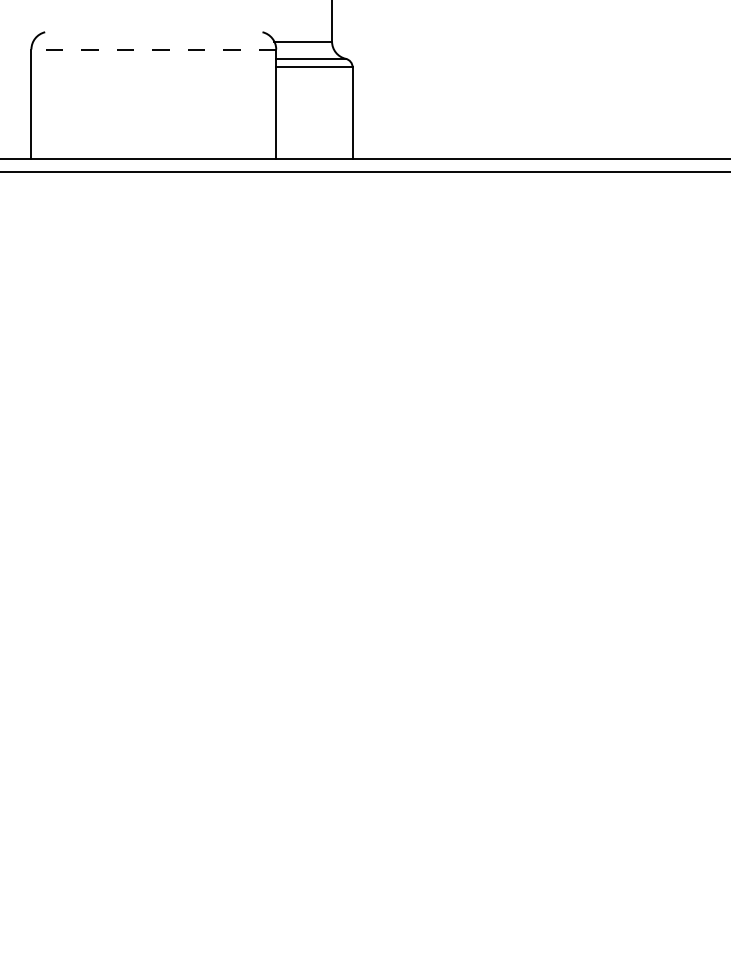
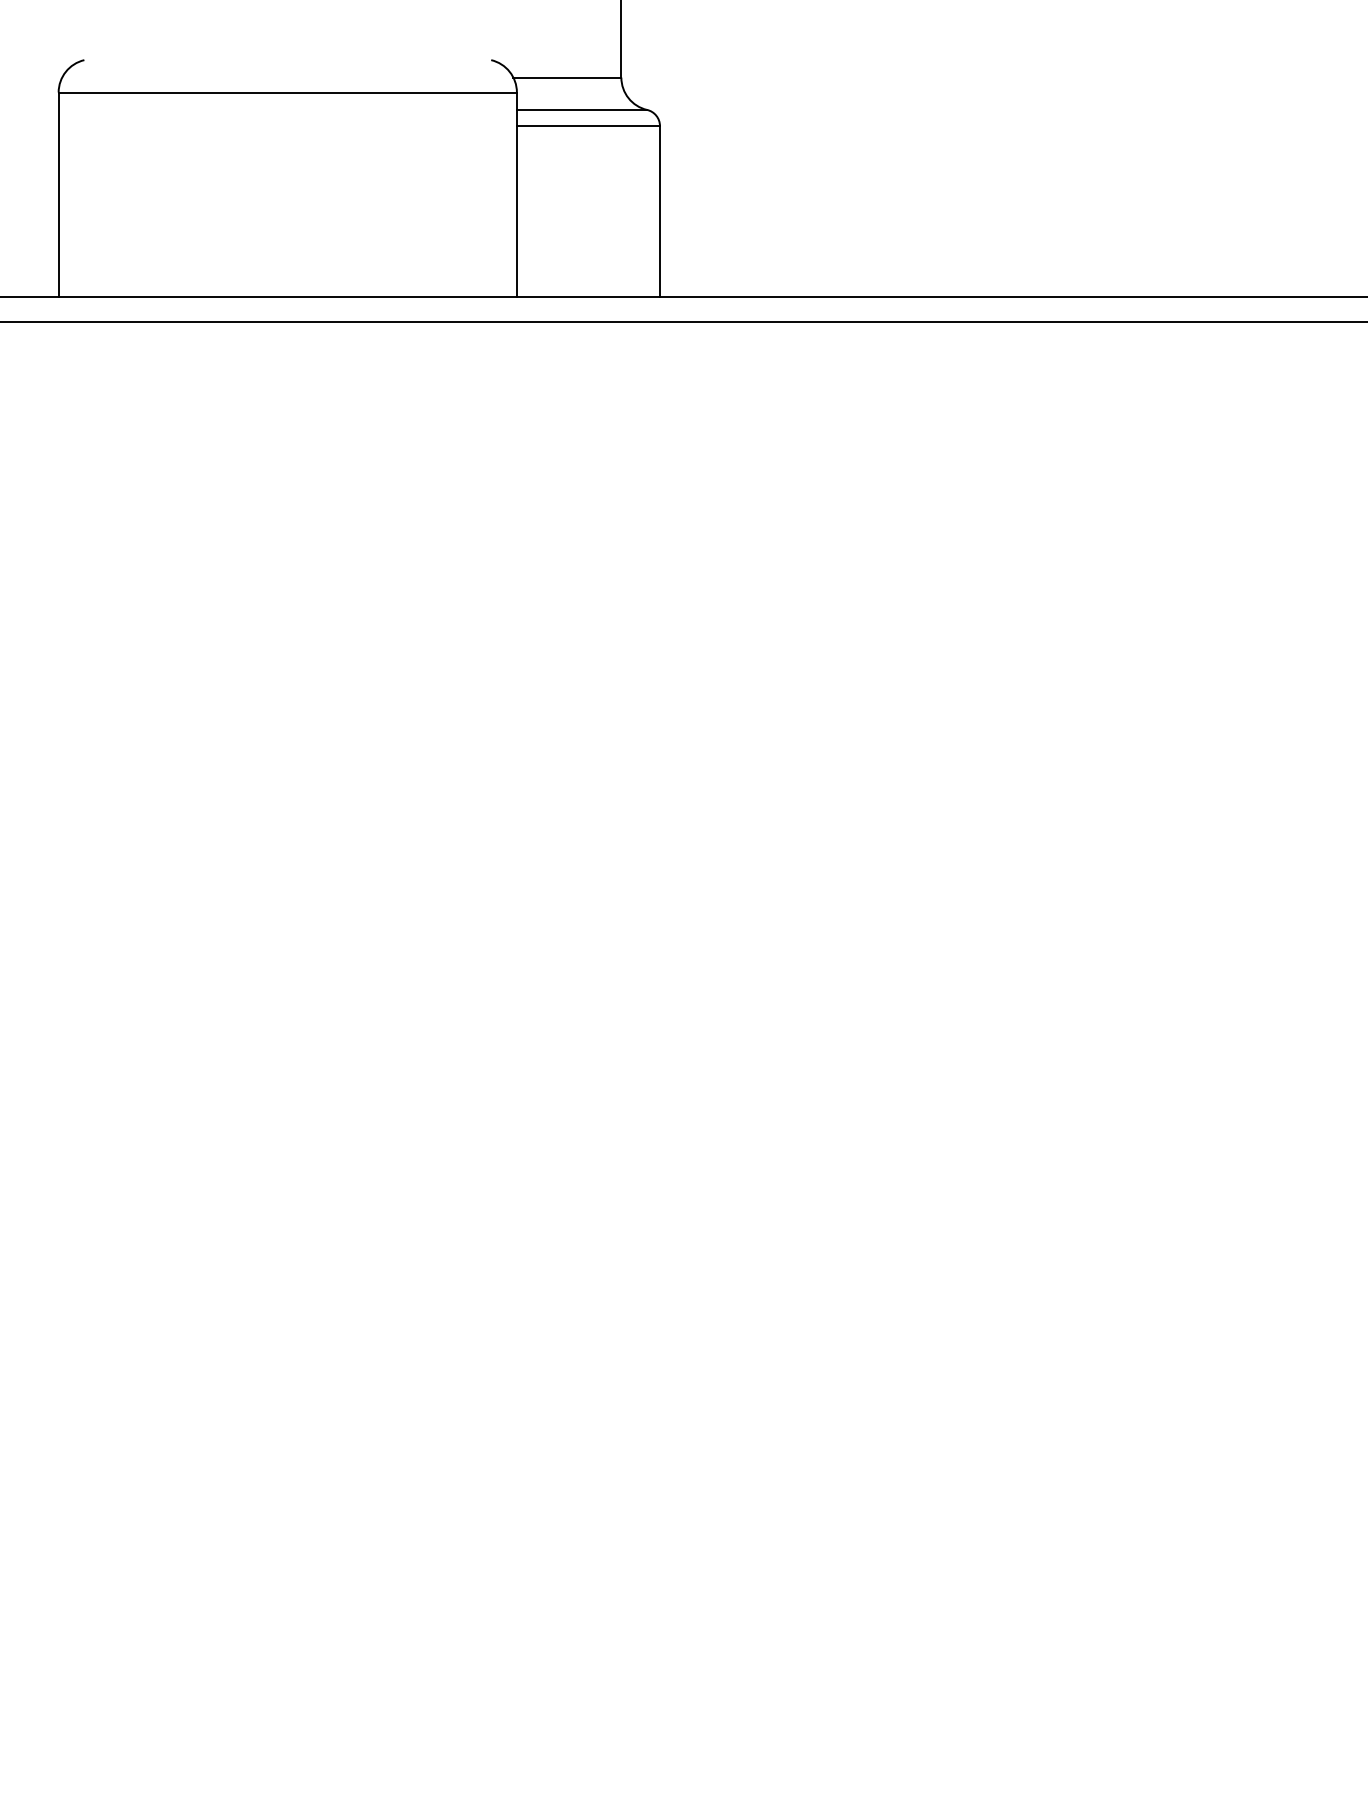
line: (153, 49) -> (287, 92), dashed -> solid

